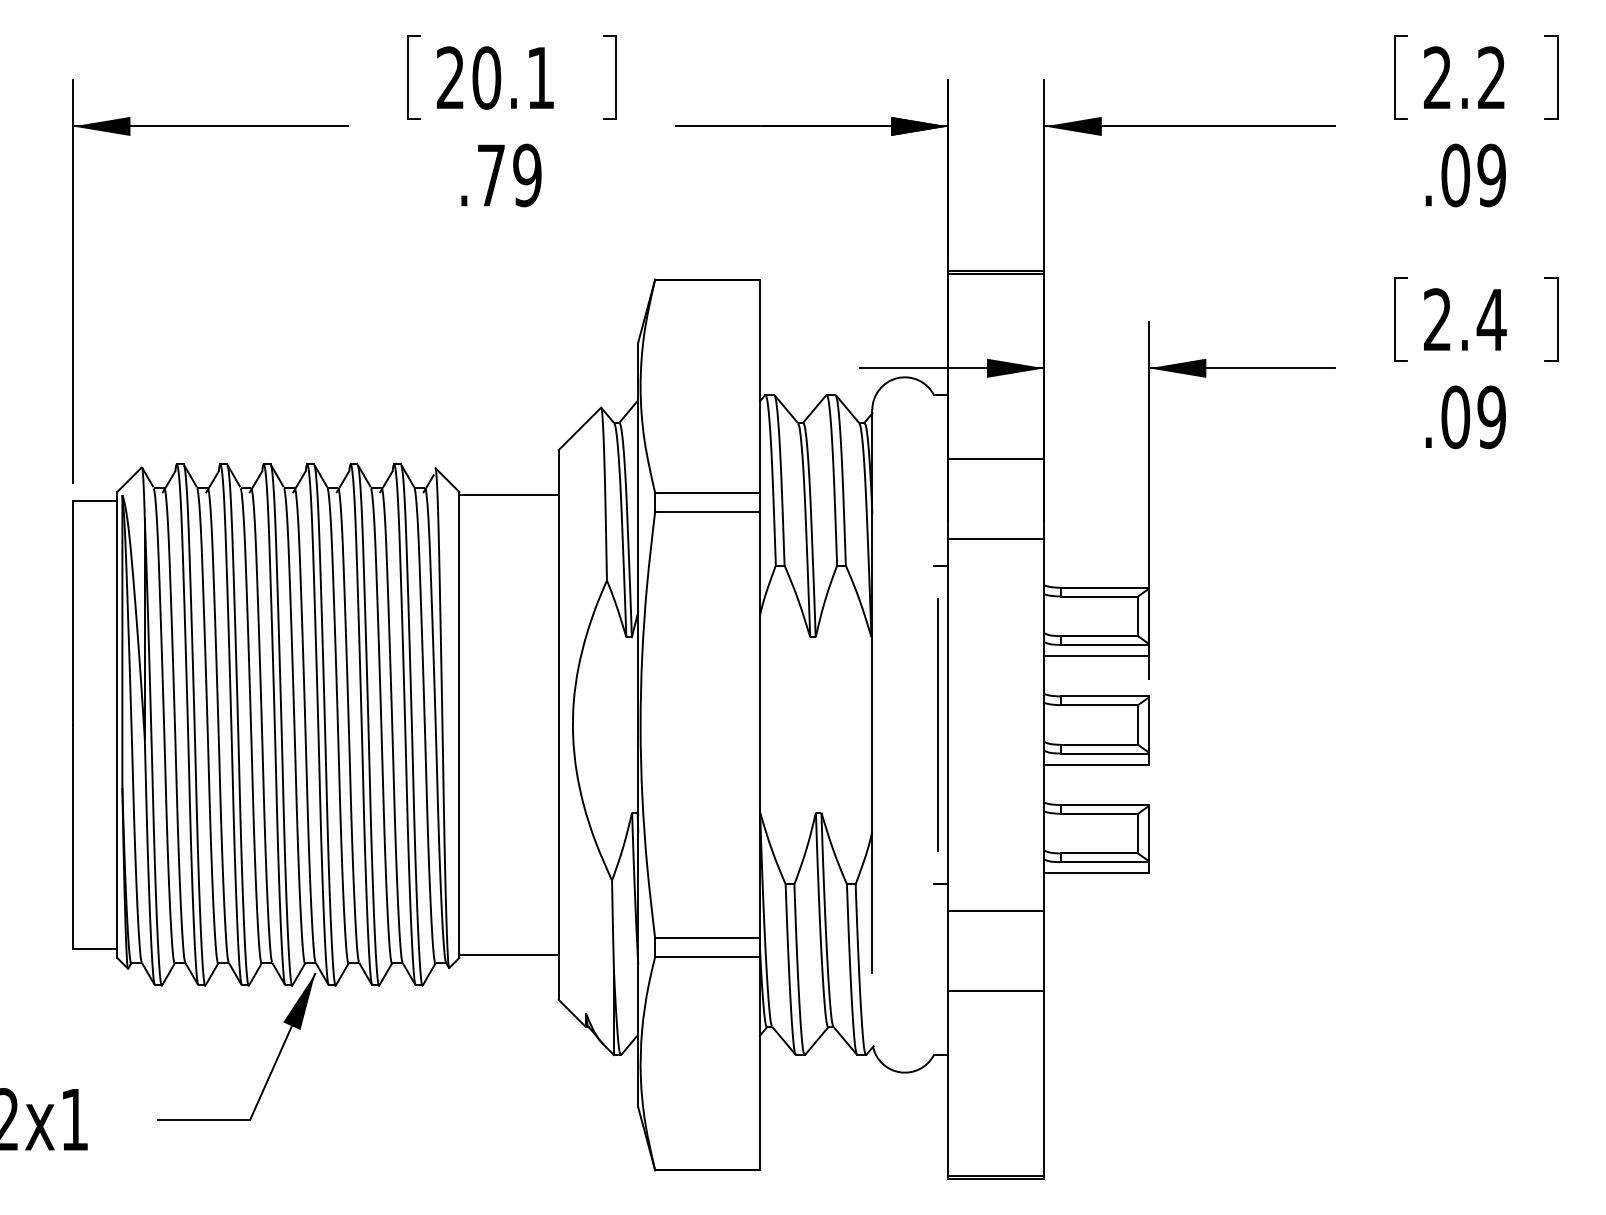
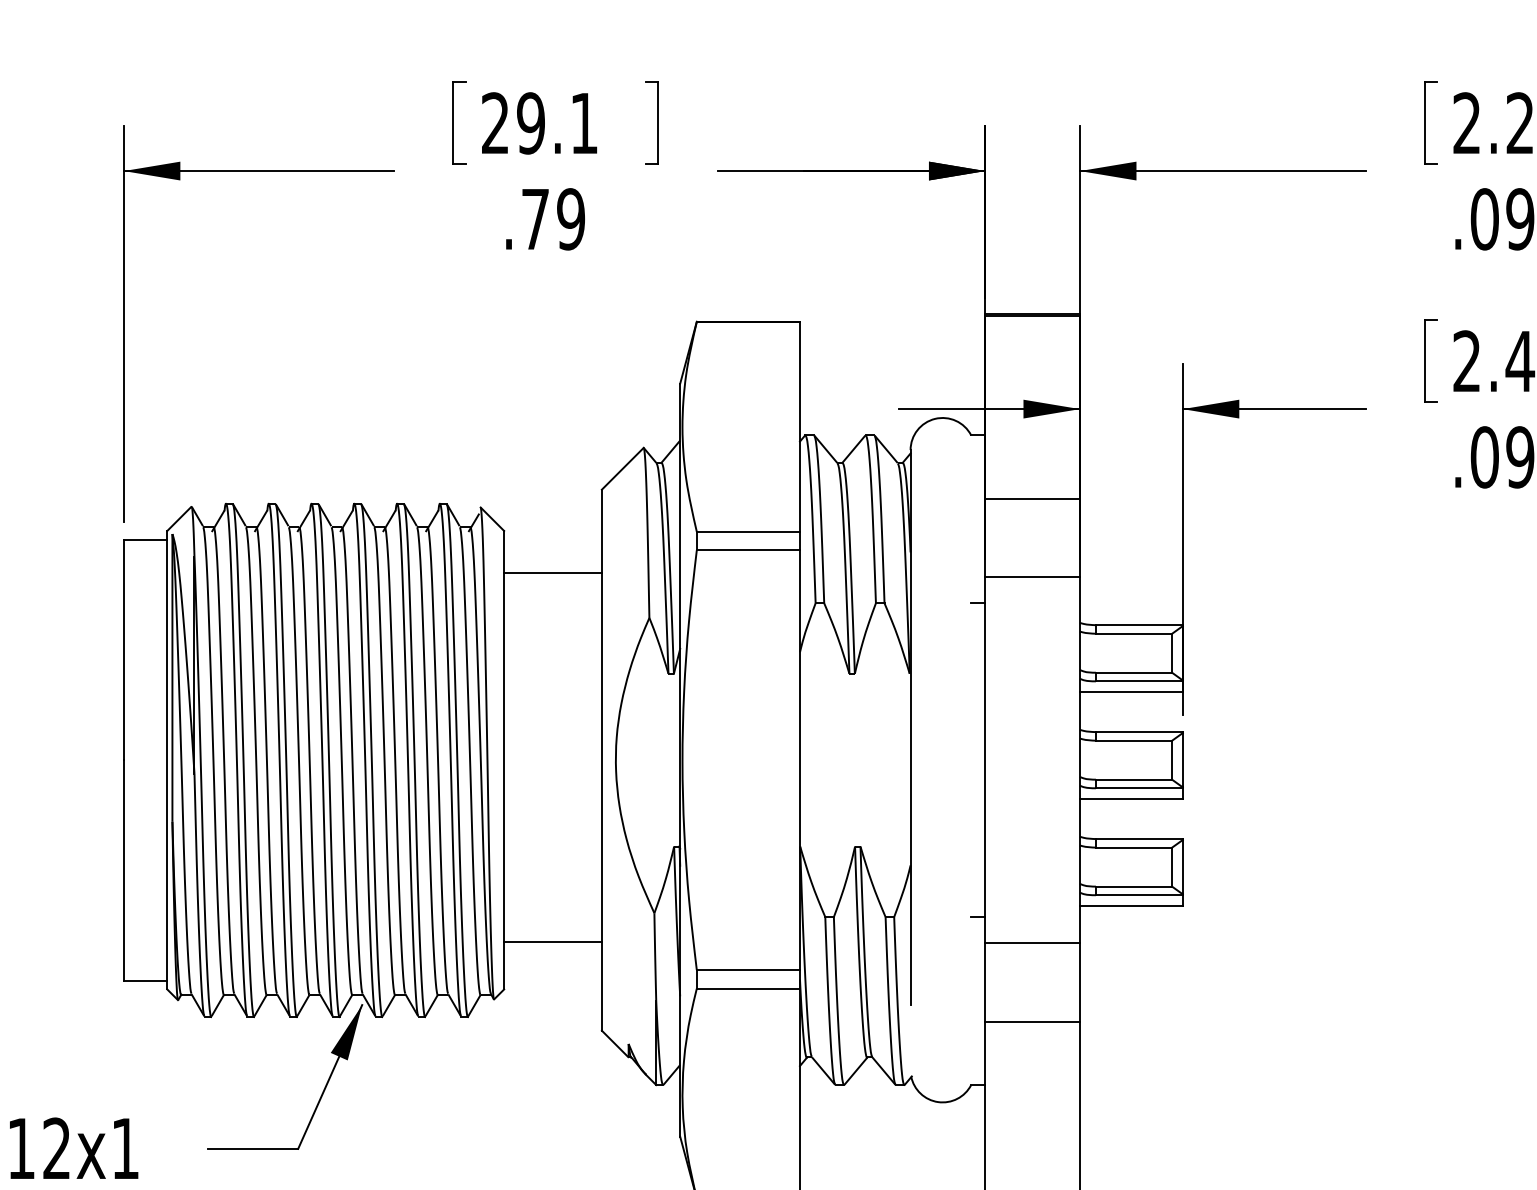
text: (486, 77) -> (530, 122), 20.1 -> 29.1
line: (508, 494) -> (552, 572), moved
line: (937, 724) -> (974, 759), removed
line: (508, 955) -> (552, 942), moved

